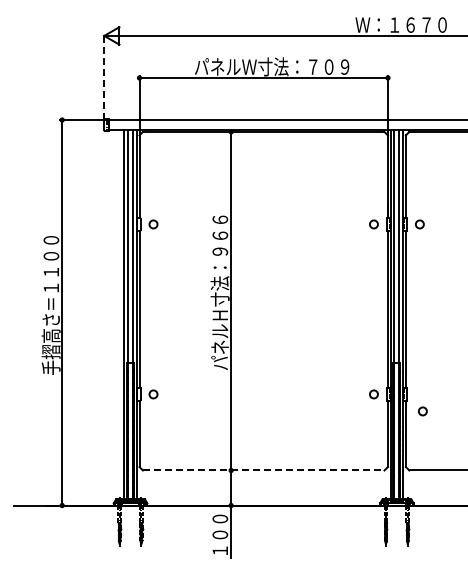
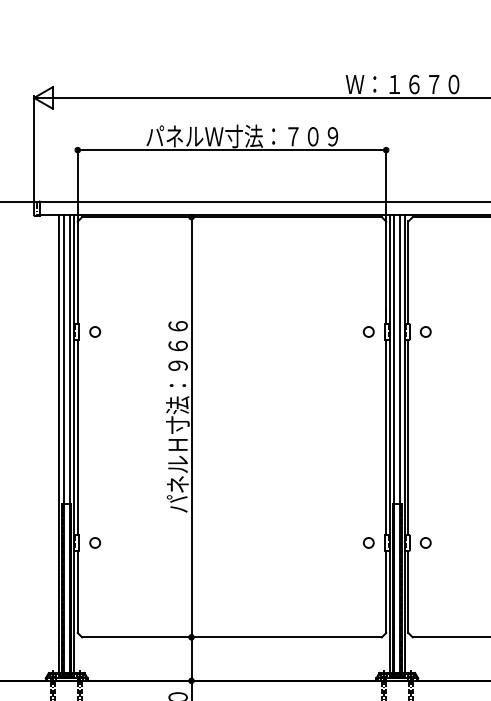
line: (104, 76) -> (34, 148), dashed -> solid
circle: (422, 411) -> (425, 543), moved
line: (263, 470) -> (231, 637), dashed -> solid

